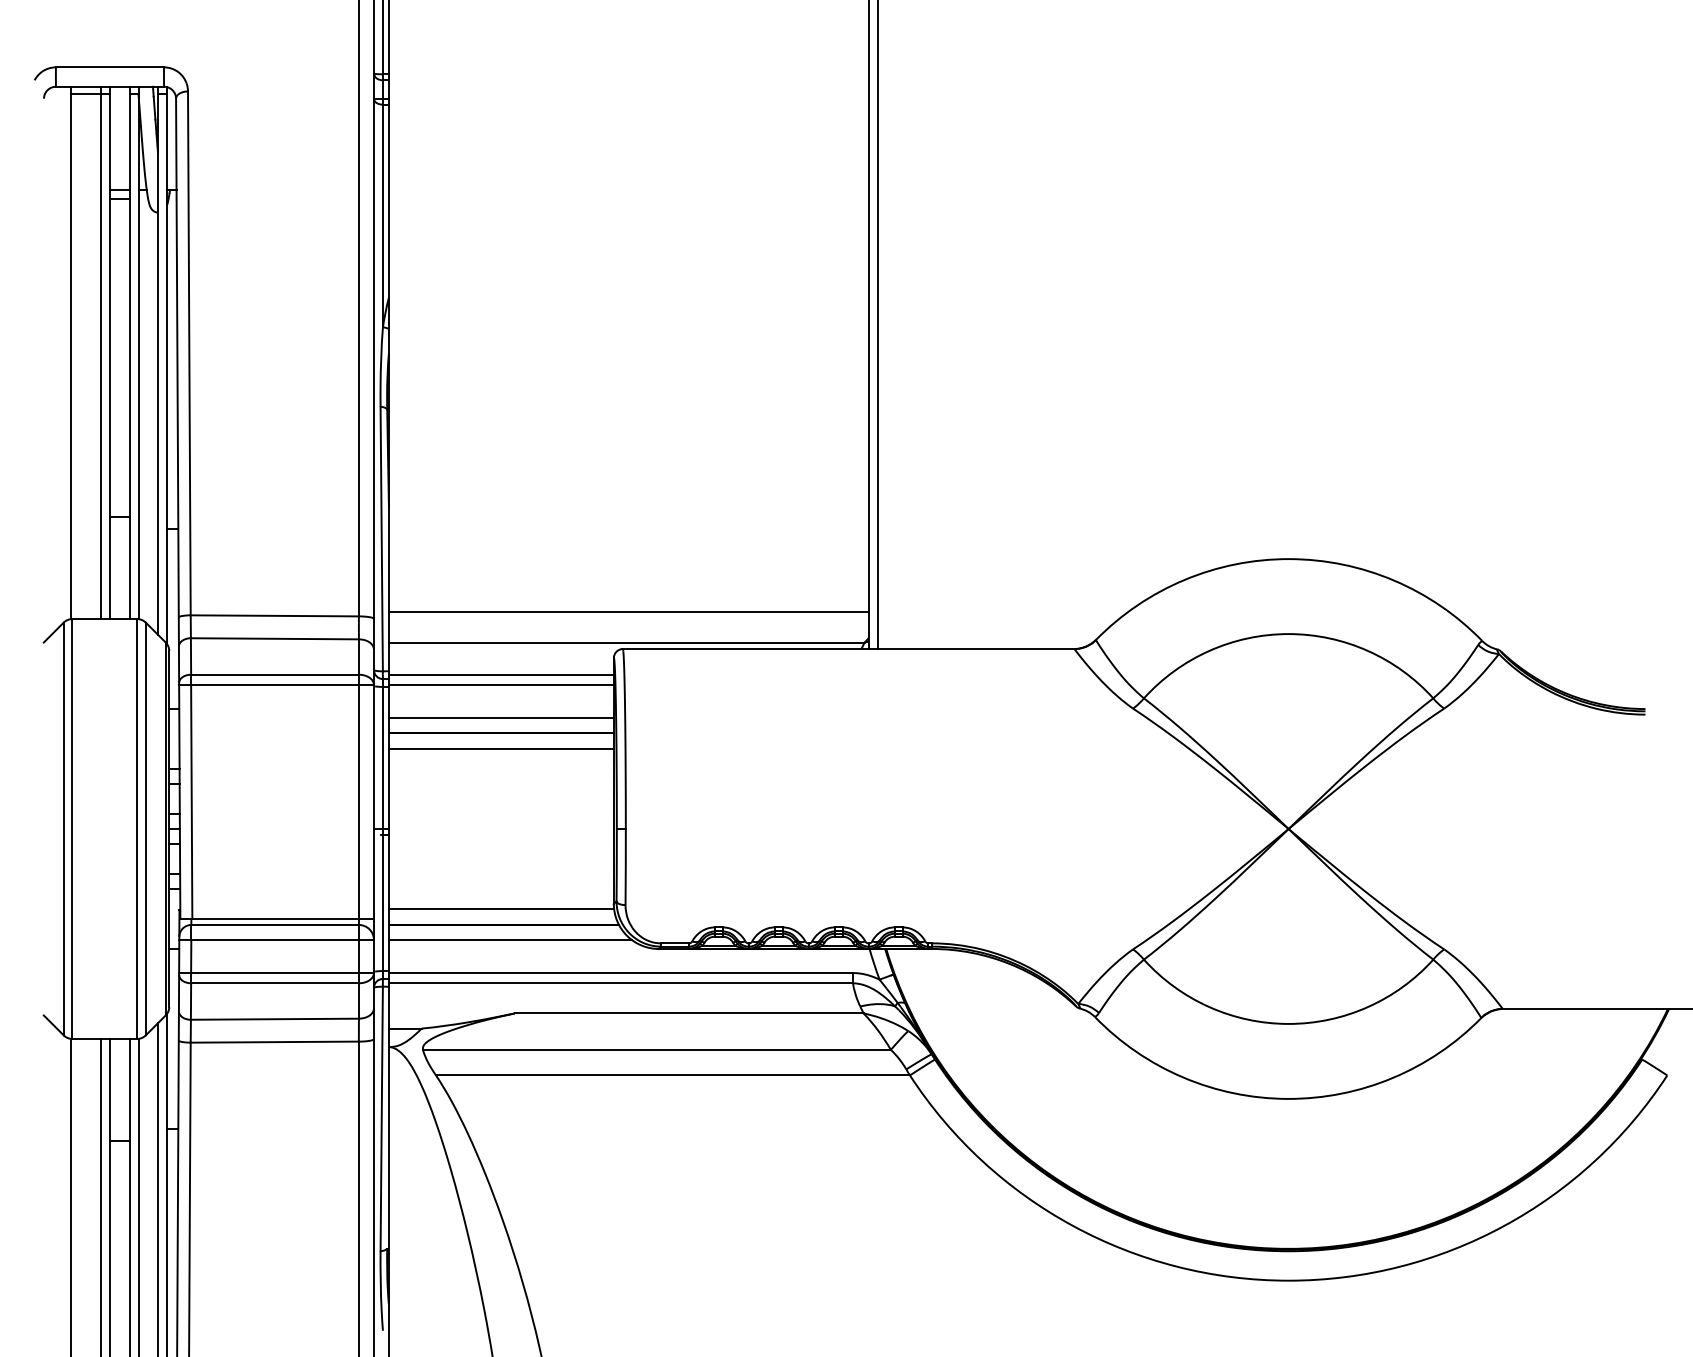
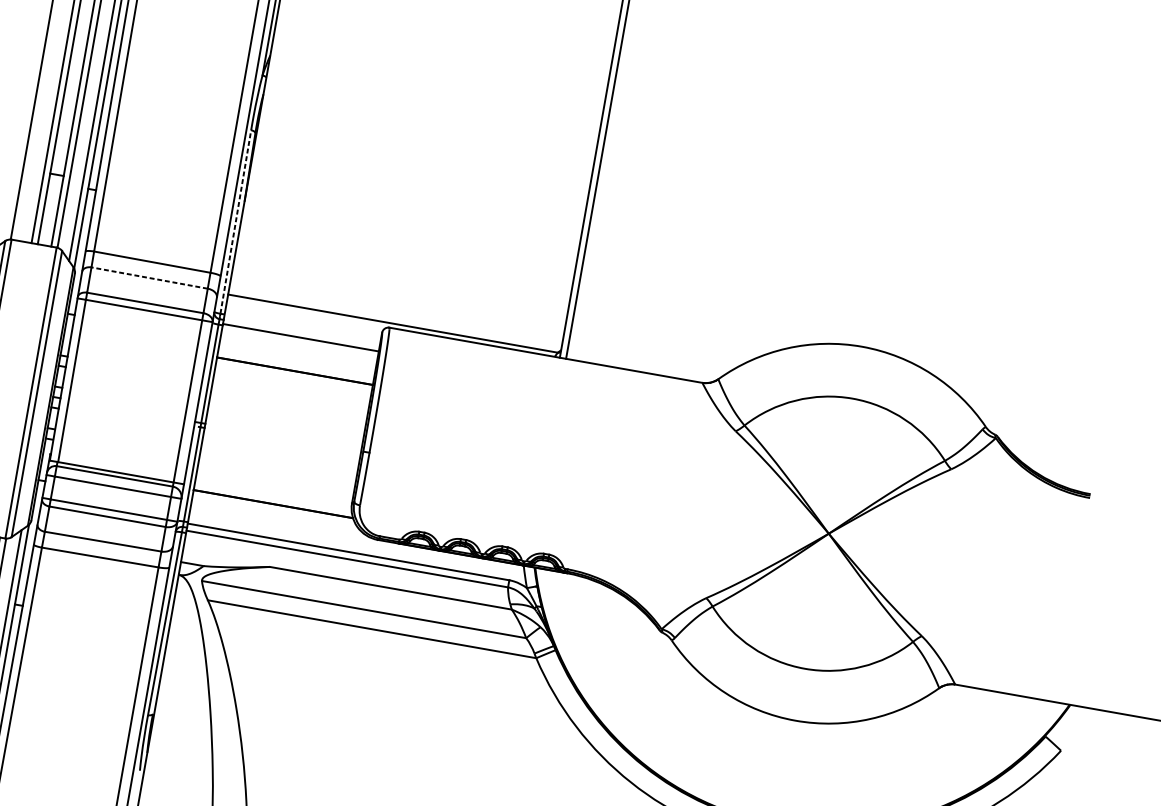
line: (381, 538) -> (235, 221), solid -> dashed
line: (628, 612) -> (397, 303), removed
line: (274, 638) -> (149, 277), solid -> dashed
line: (500, 674) -> (301, 330), removed
line: (500, 718) -> (296, 360), removed
line: (500, 749) -> (292, 382), removed
line: (500, 908) -> (272, 492), removed
line: (510, 939) -> (276, 515), removed

